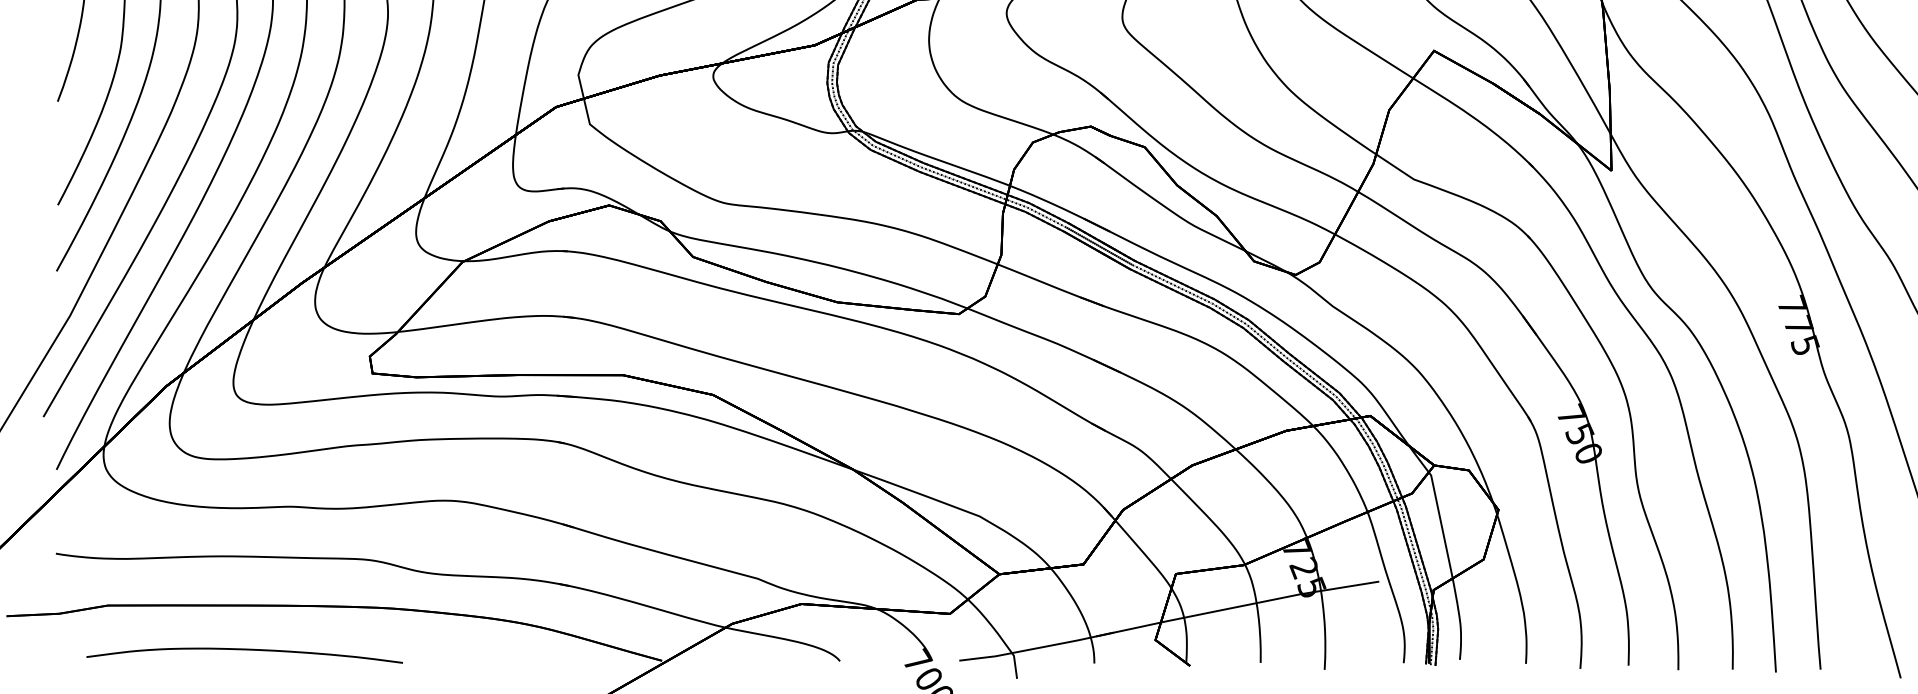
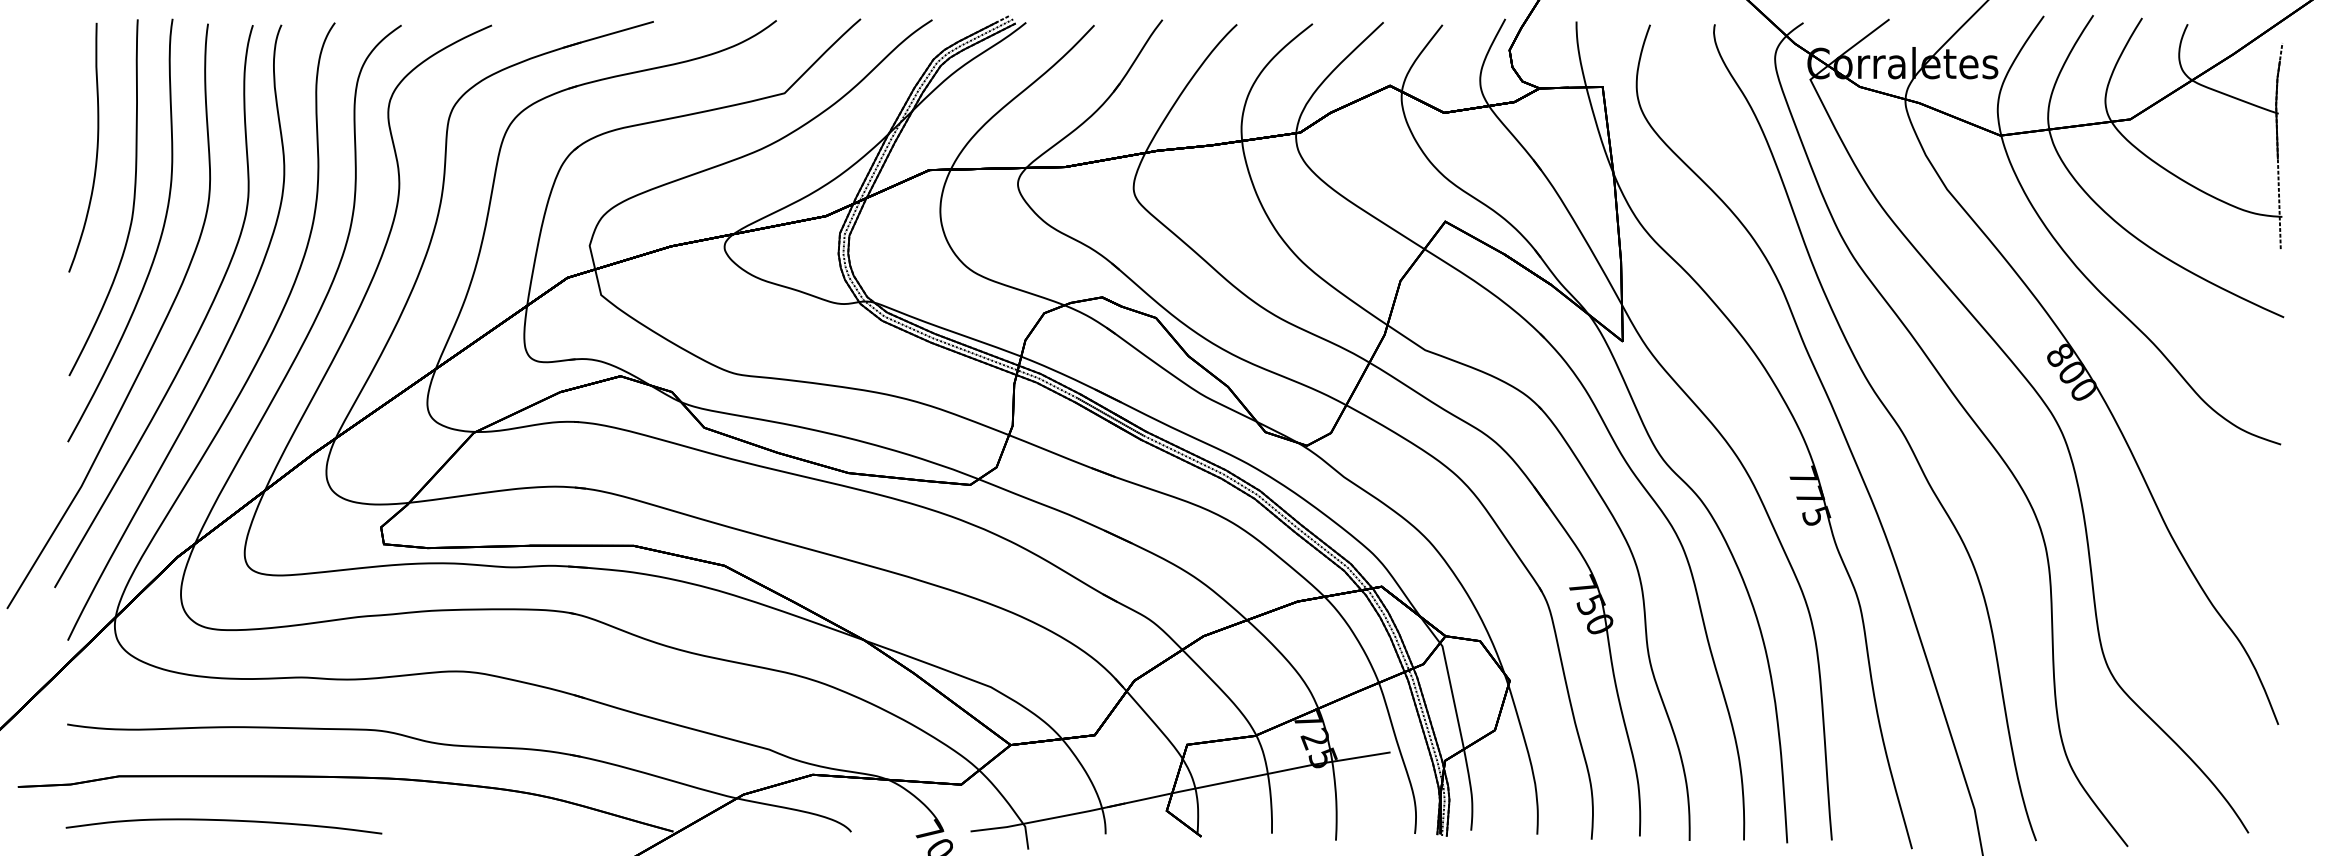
curve: (244, 650) -> (223, 821), moved

